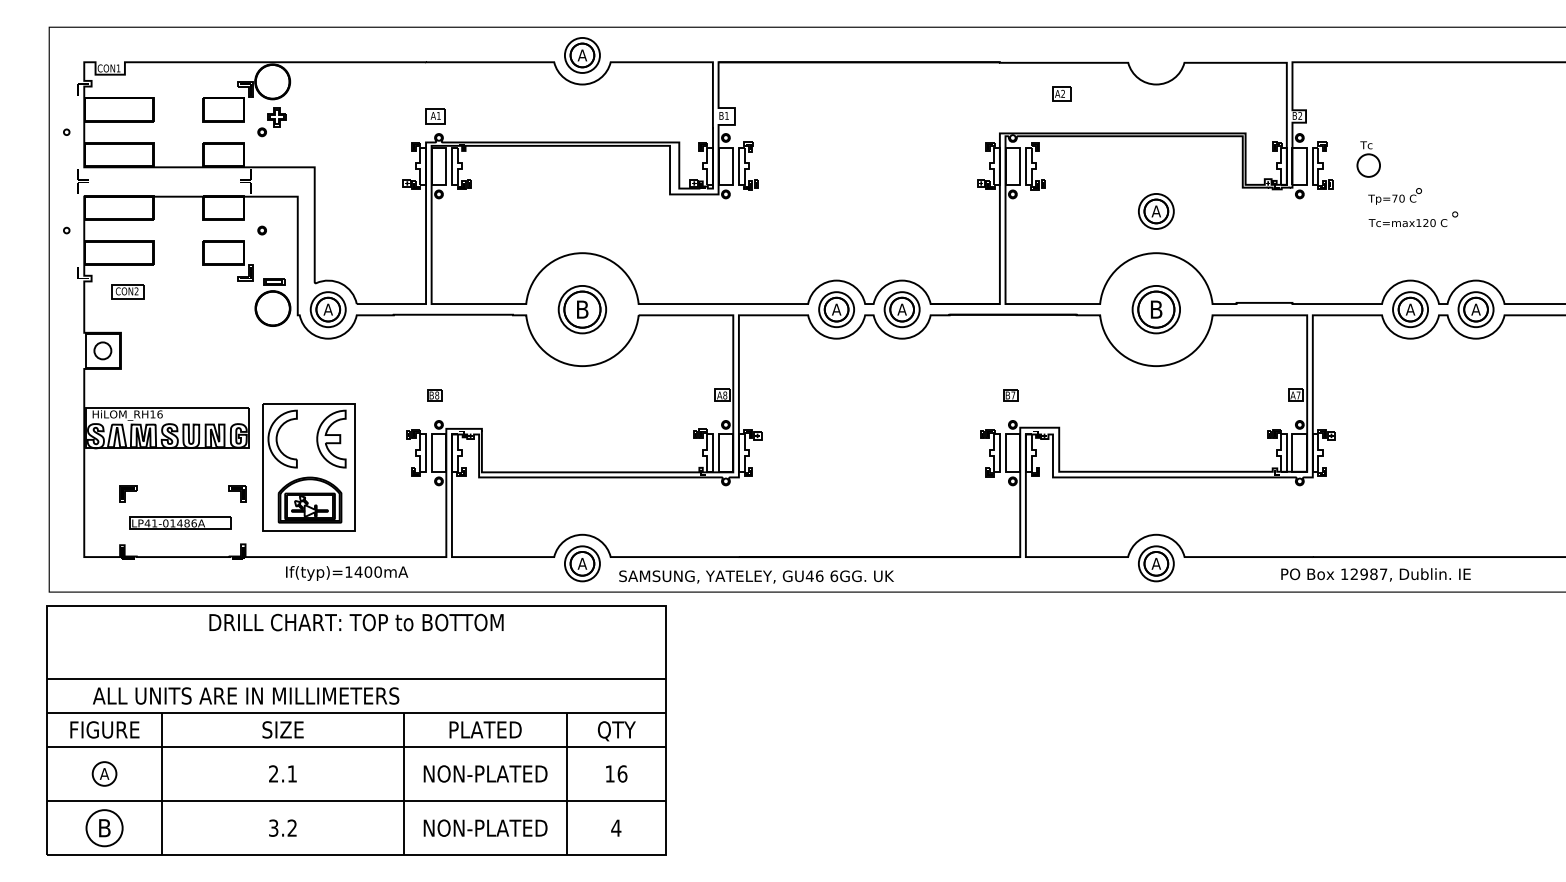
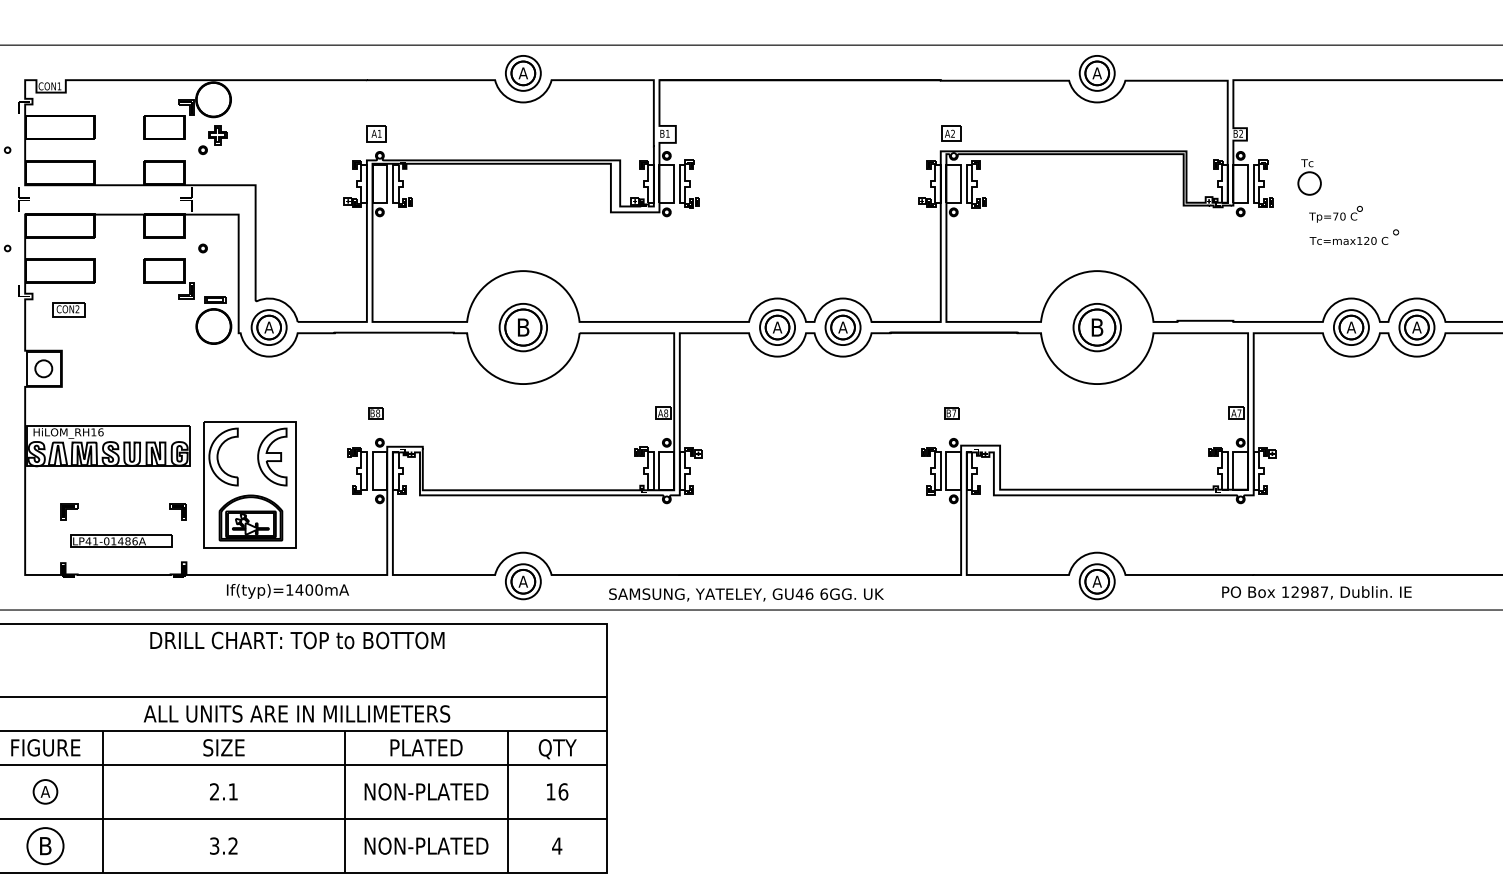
part: (1061, 93) -> (951, 133), moved
part: (1156, 211) -> (1097, 73), moved
text: (756, 576) -> (746, 594), moved
text: (246, 695) -> (297, 713), moved

